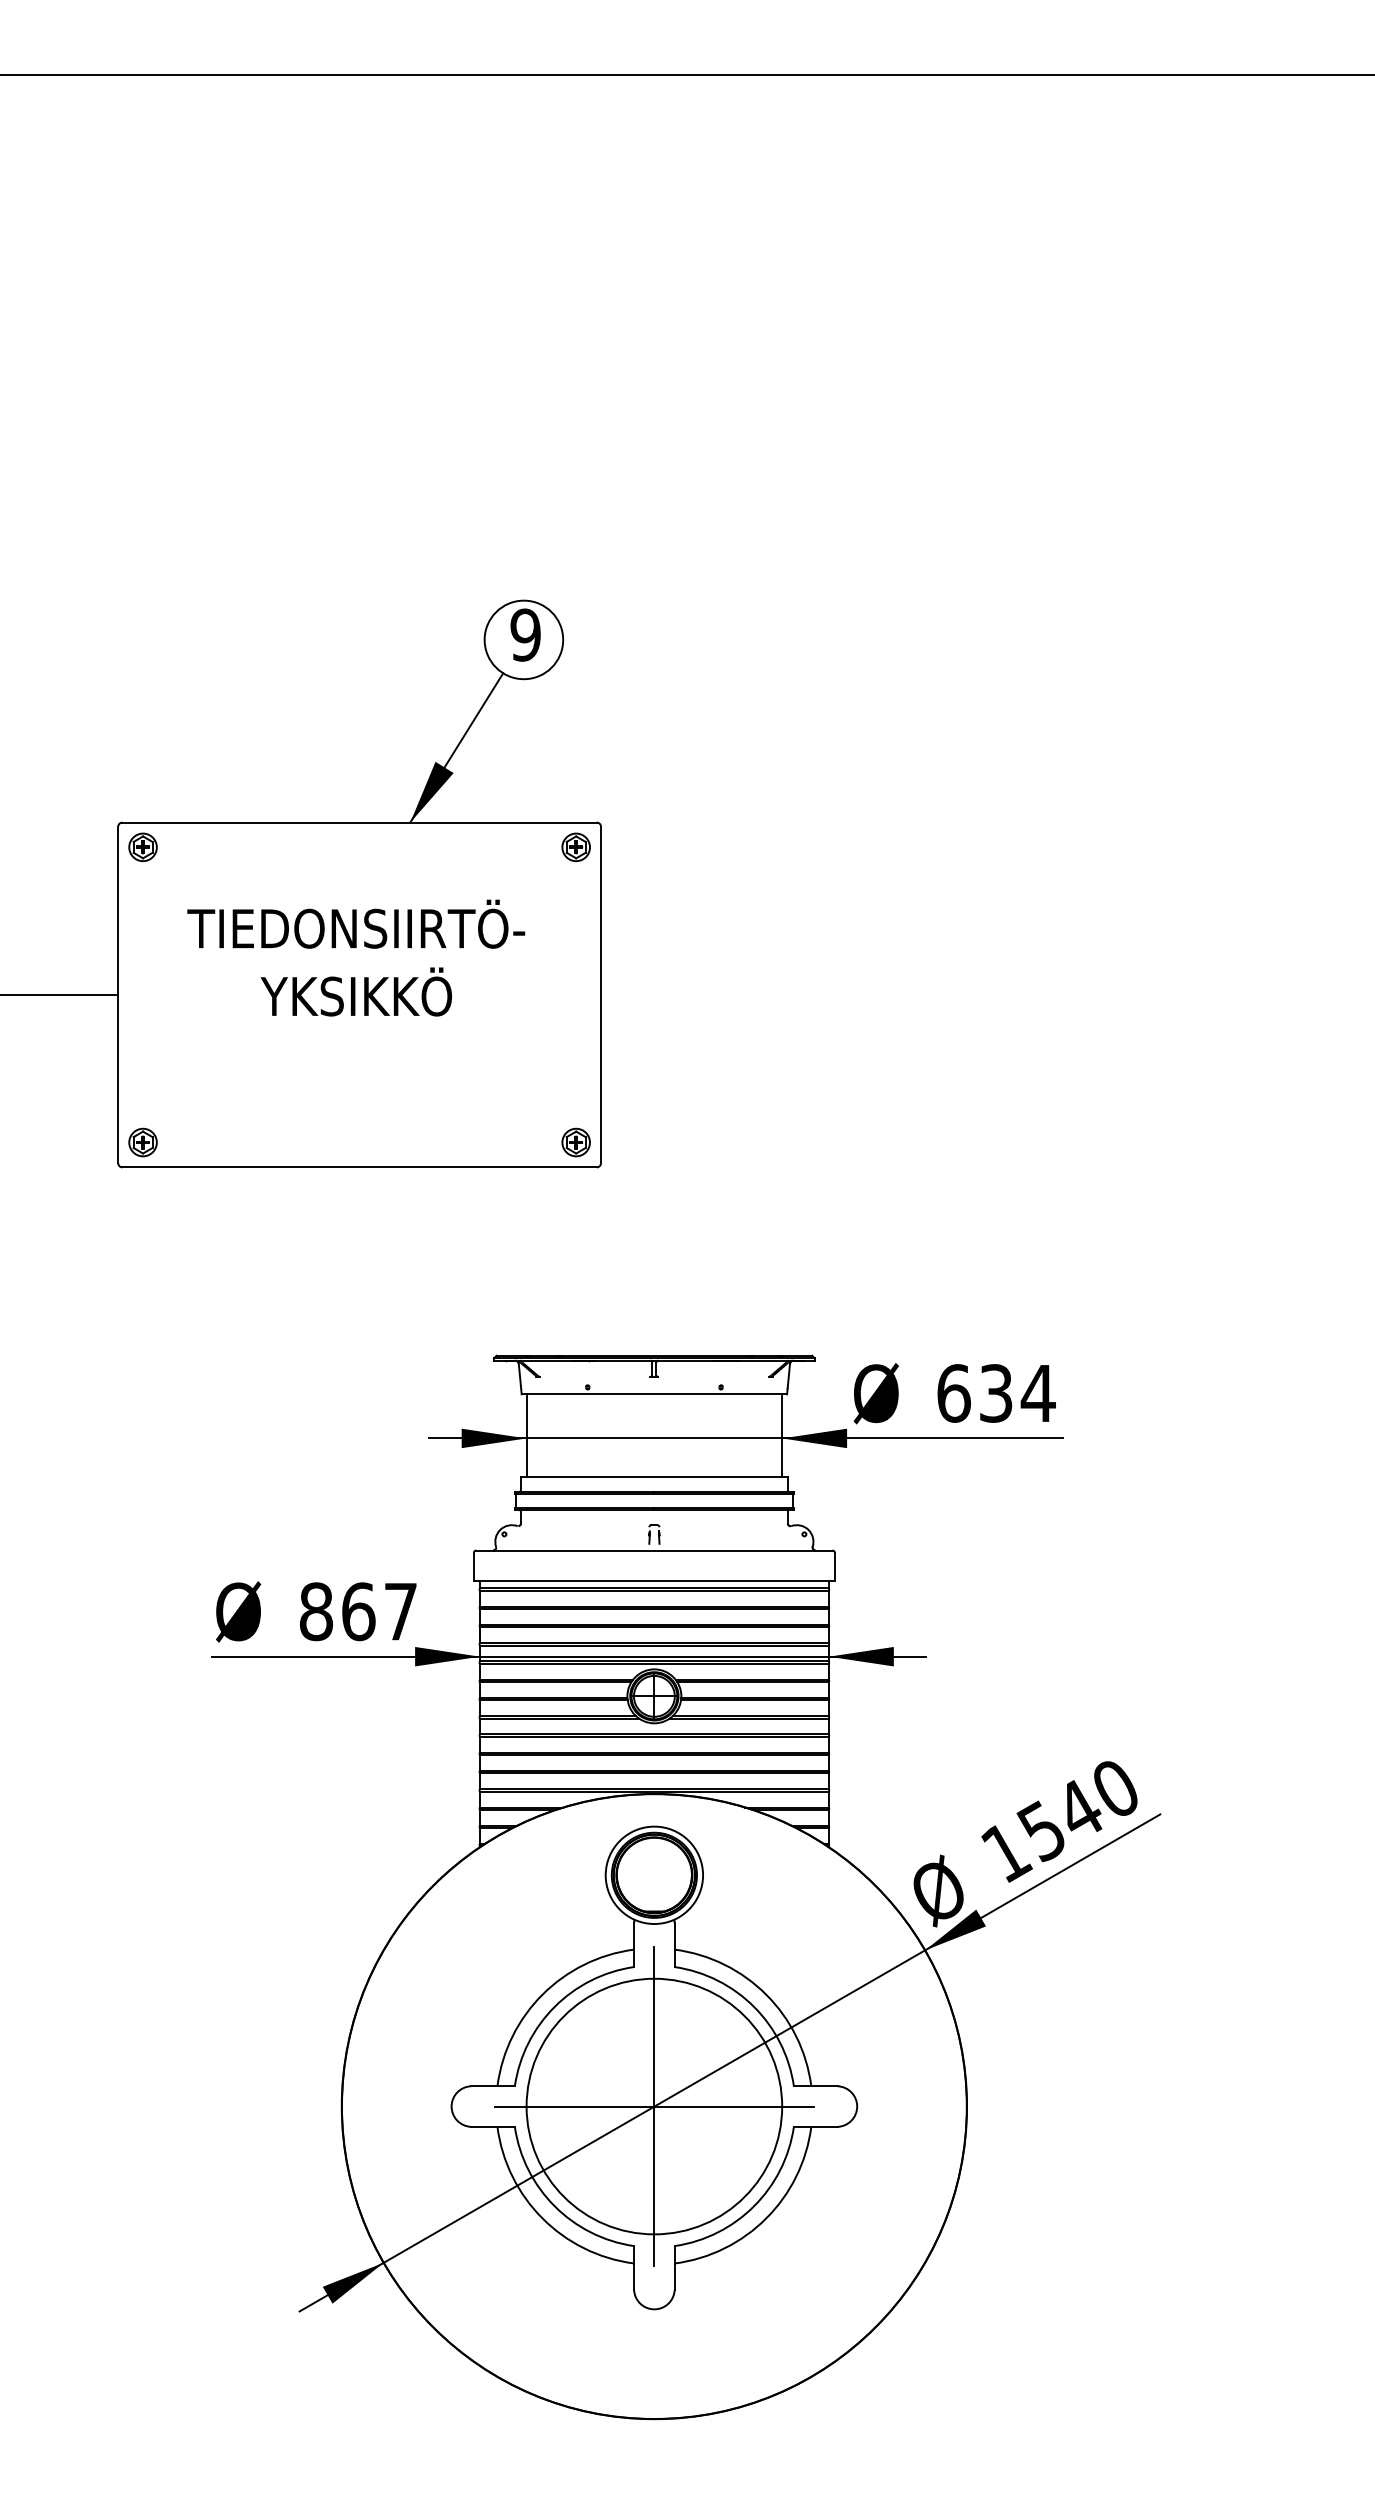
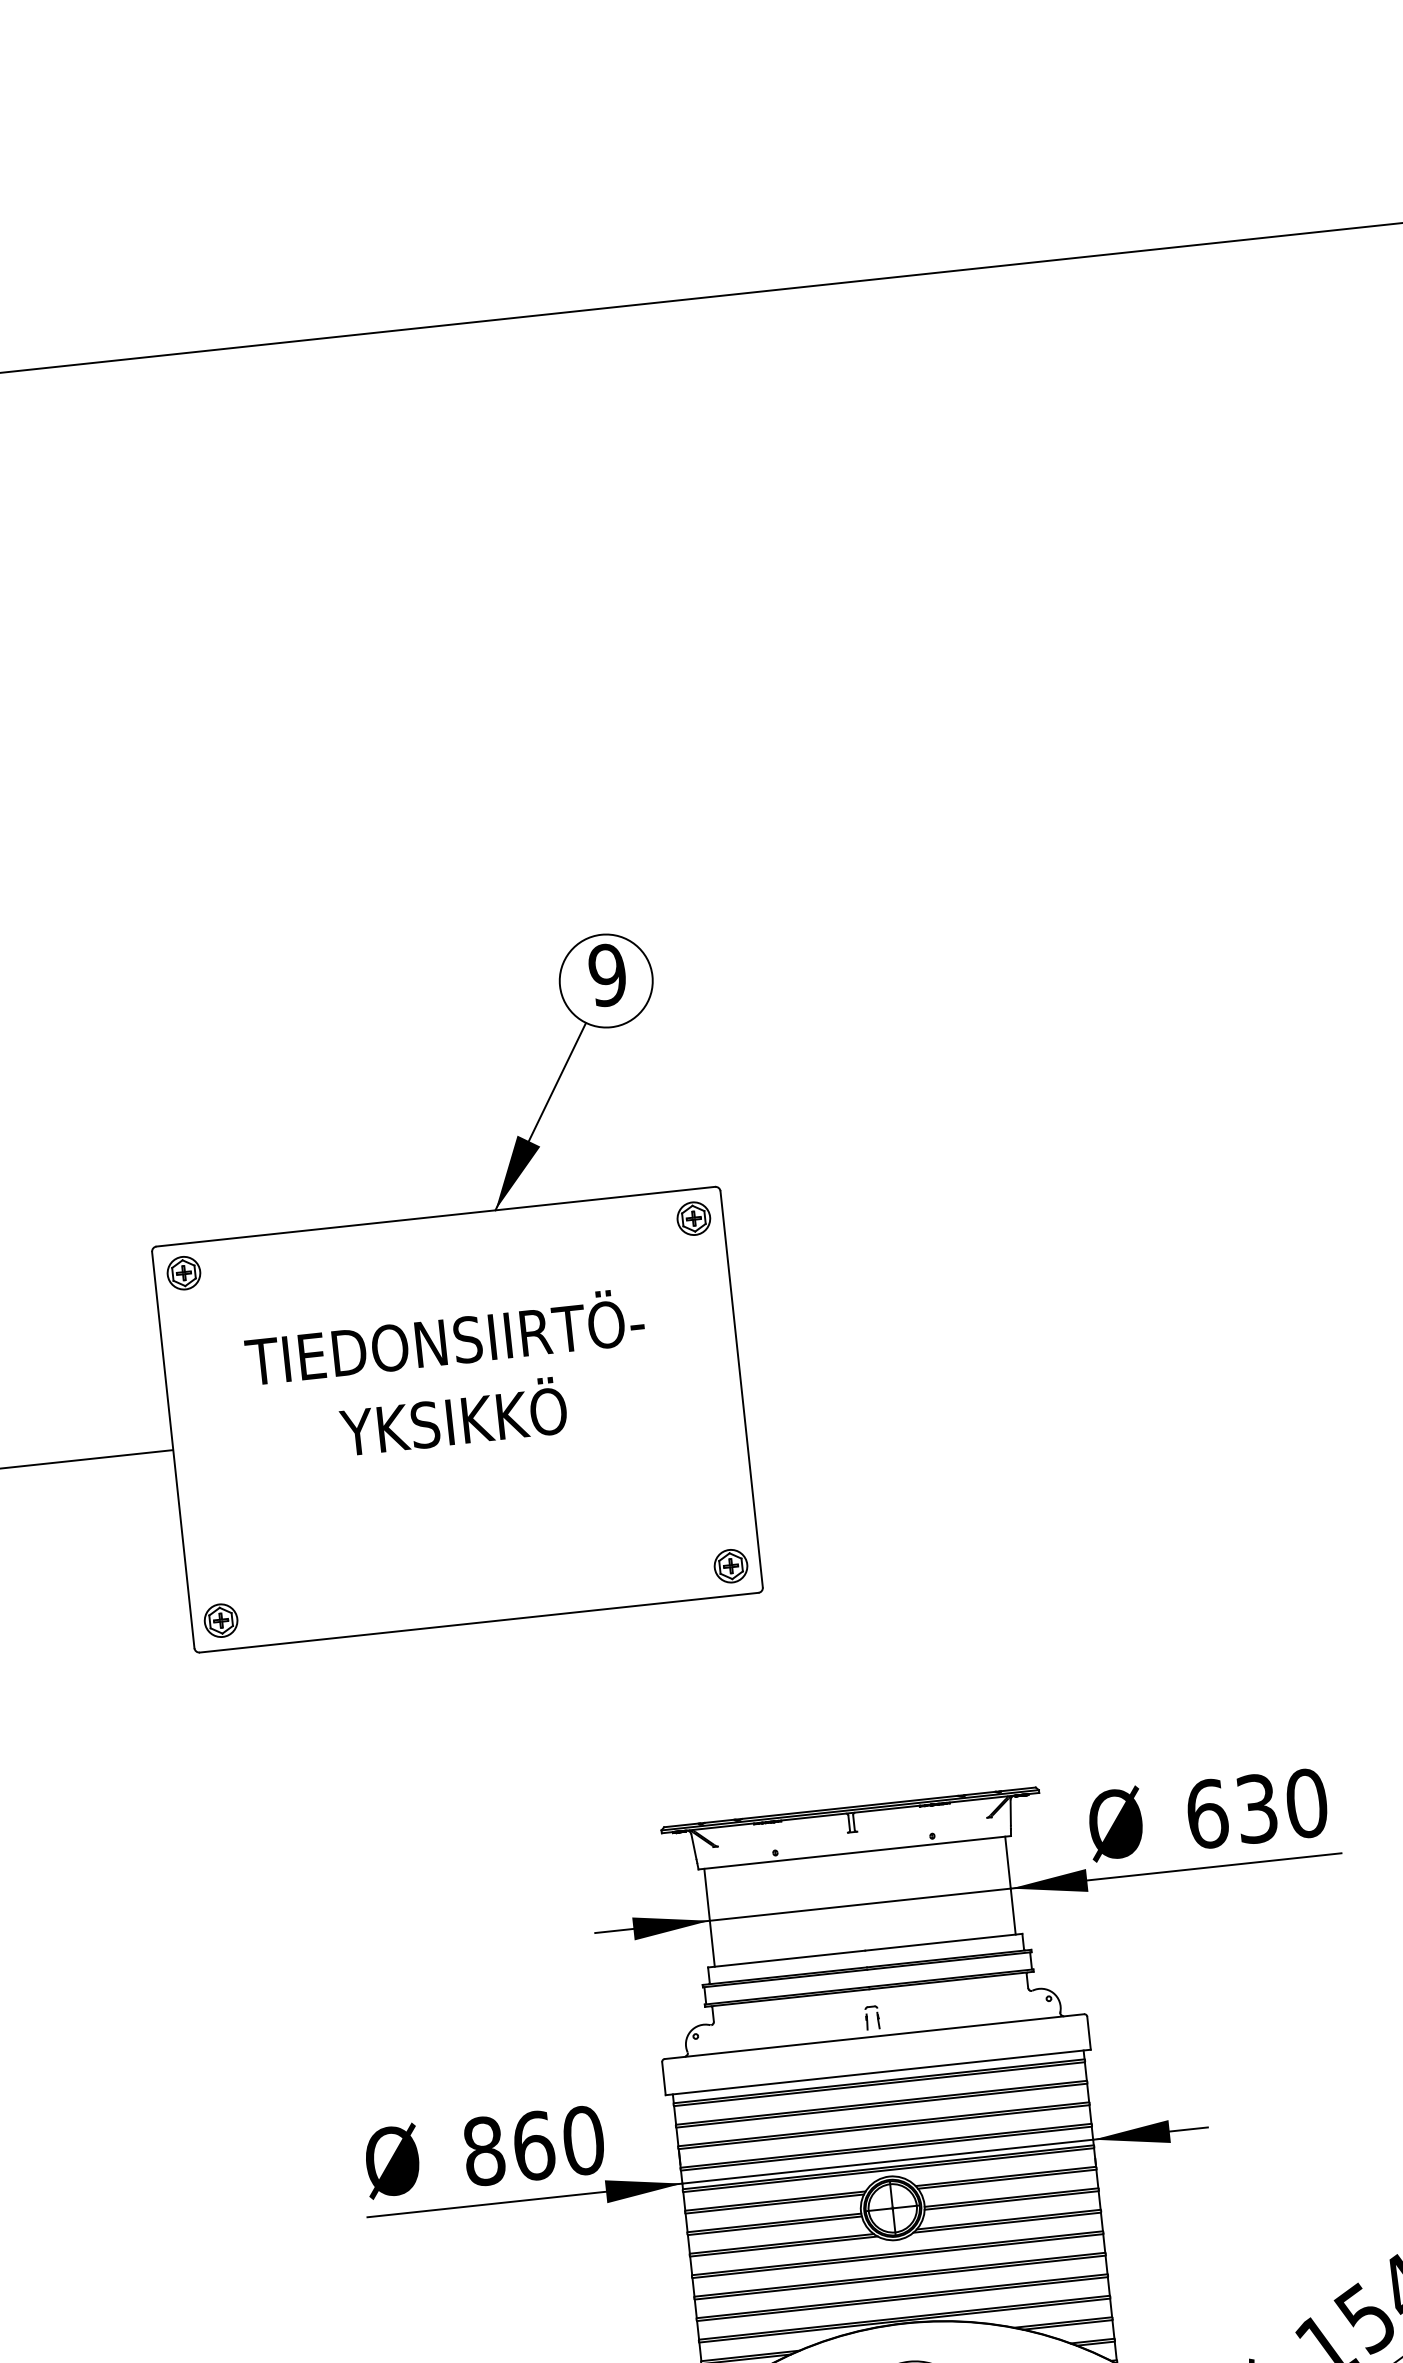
text: (1037, 1393) -> (1305, 1803), 634 -> 630
text: (400, 1611) -> (583, 2140), 867 -> 860

